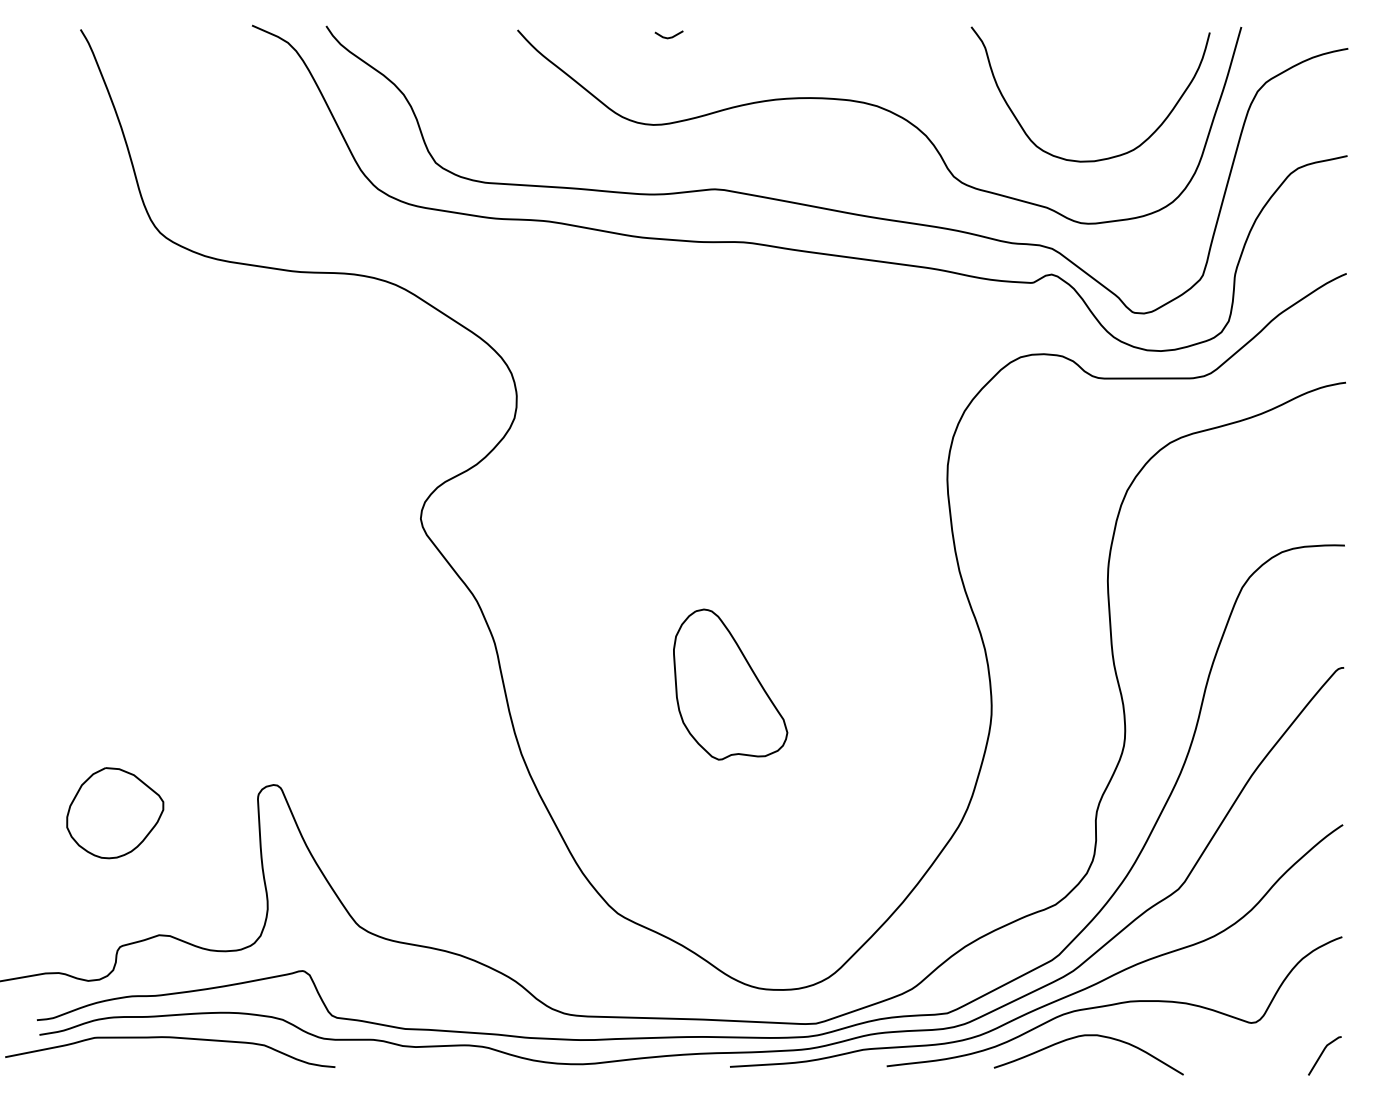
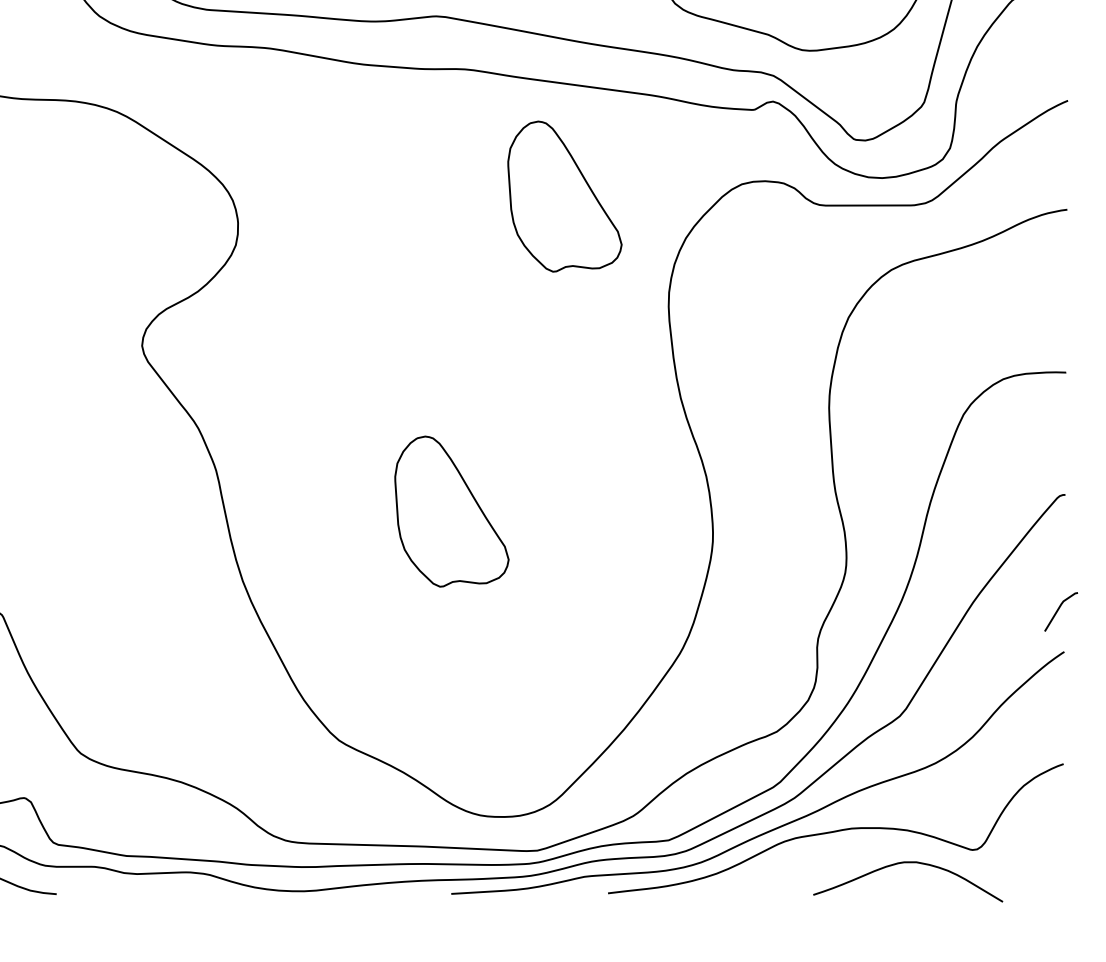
part: (843, 369) -> (564, 196), added
curve: (1088, 1036) -> (907, 863), moved
line: (1322, 1054) -> (1058, 610), moved

